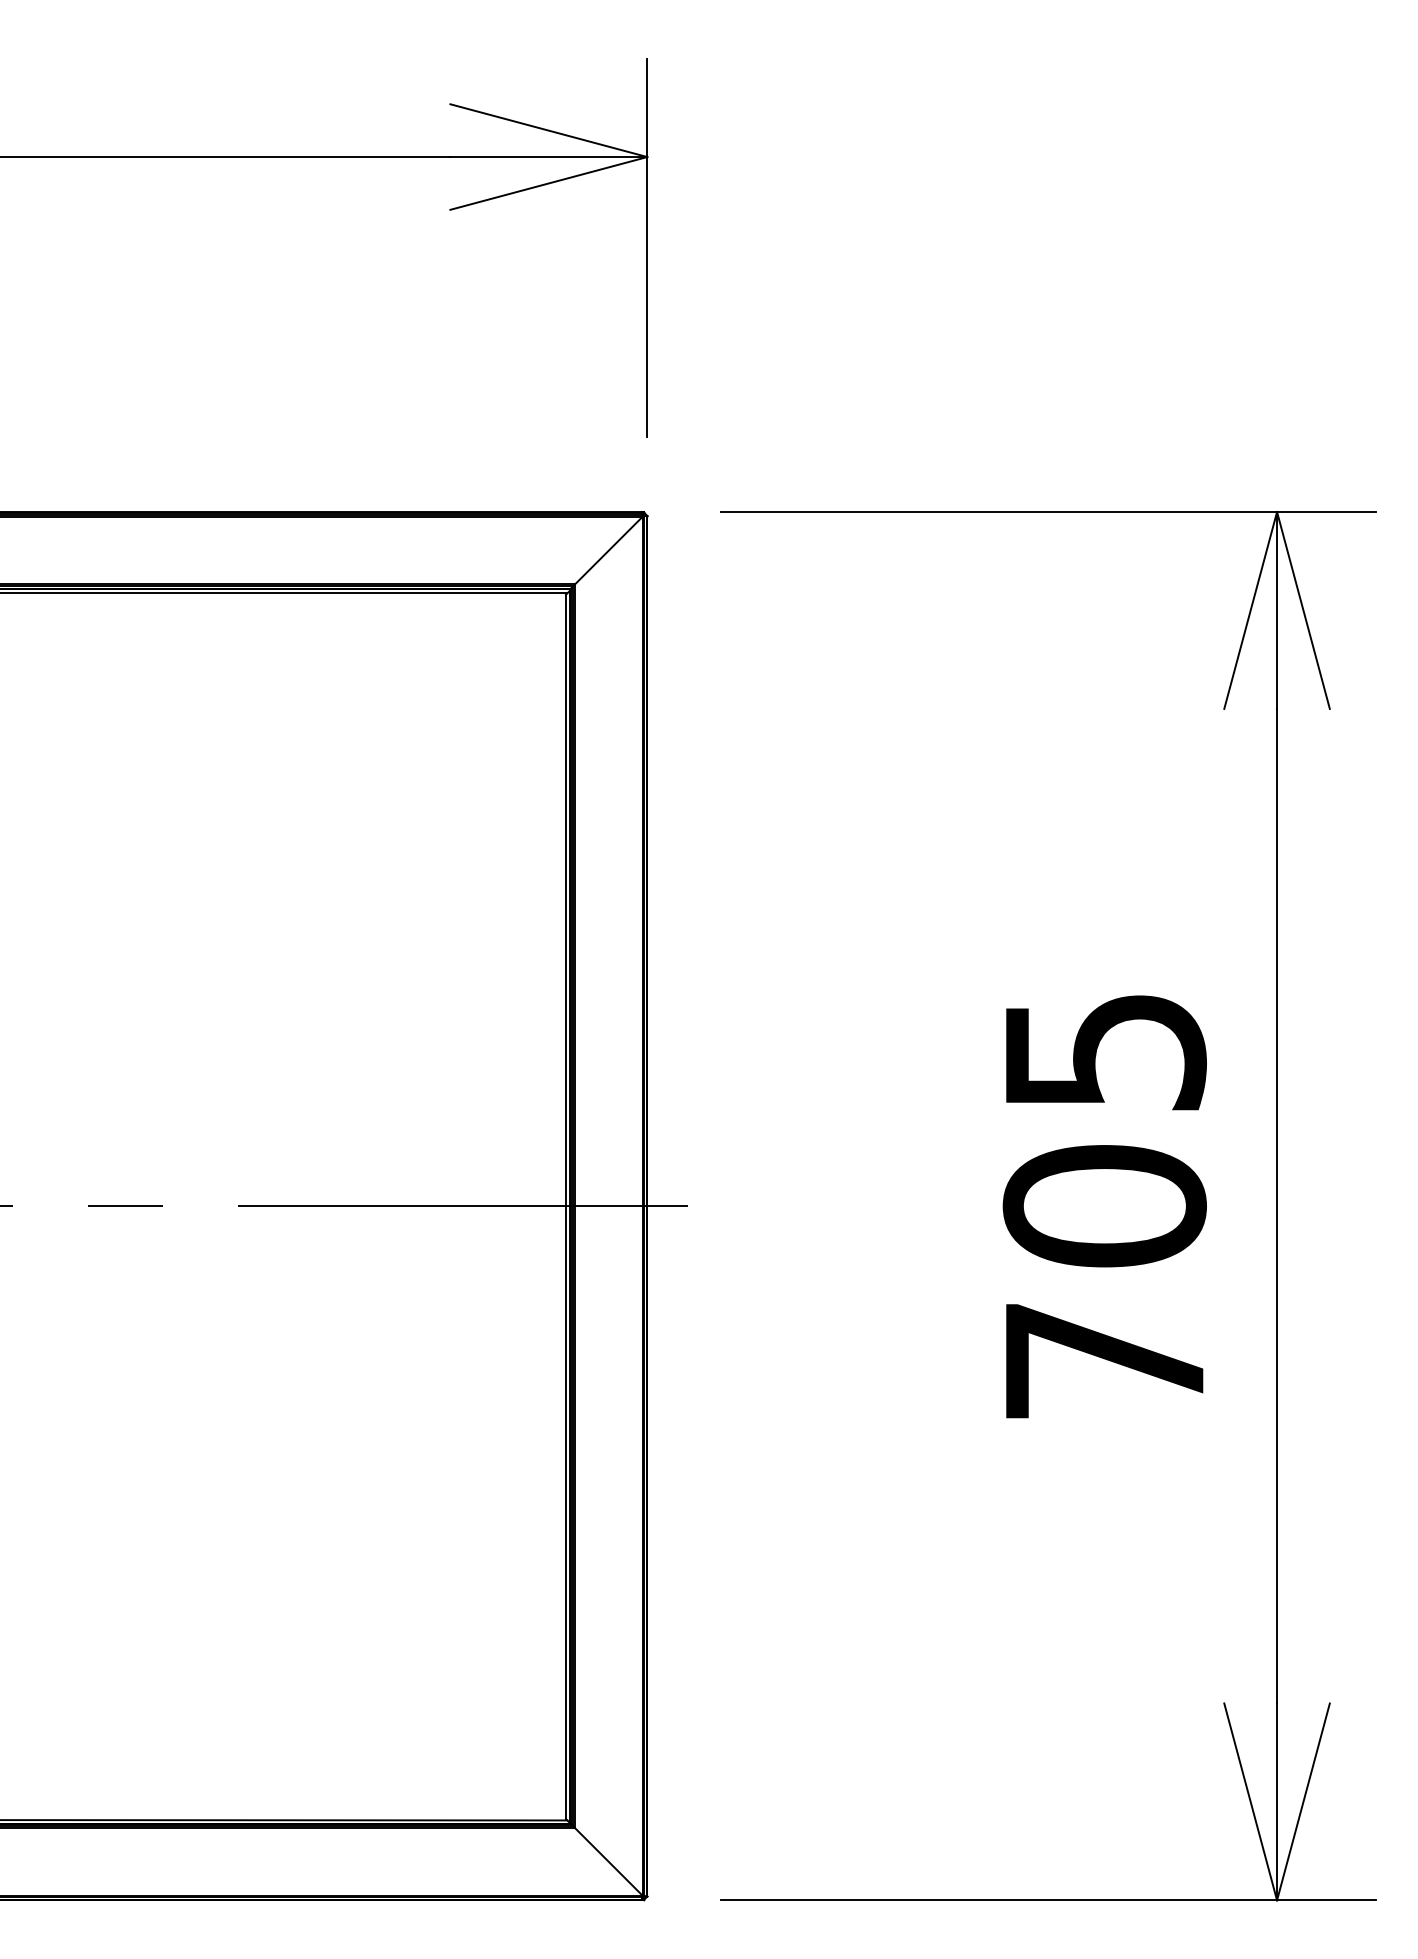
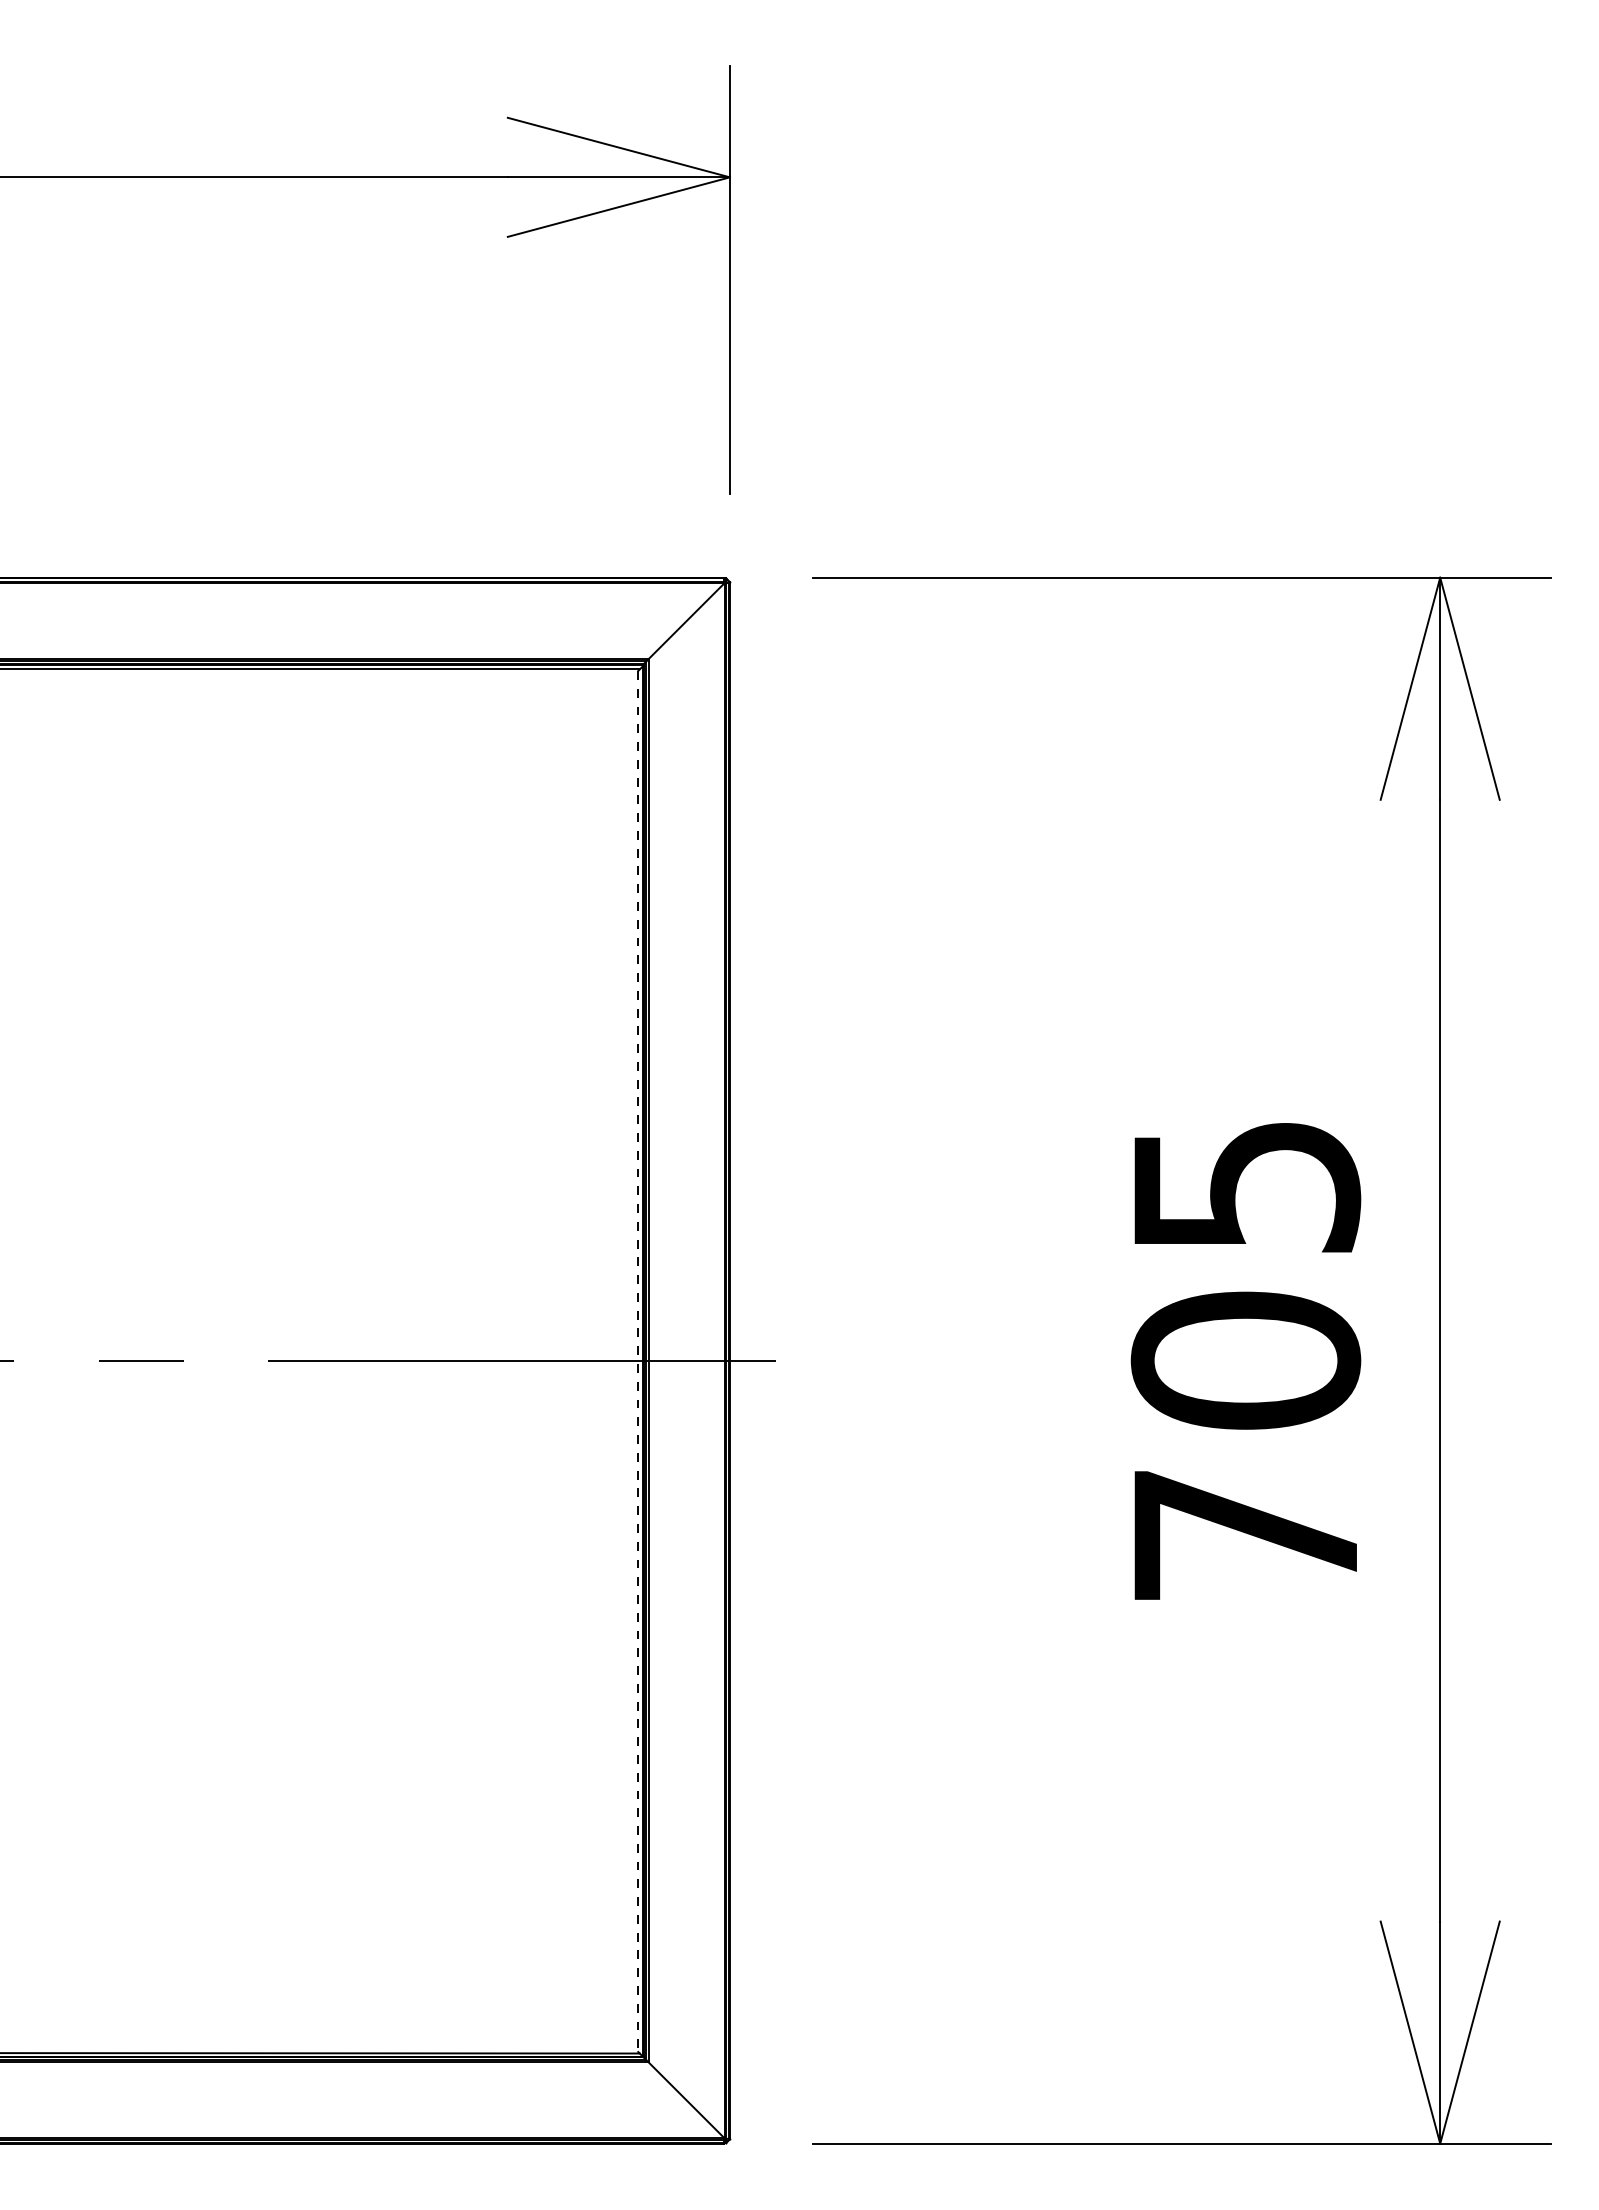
line: (566, 1207) -> (638, 1362), solid -> dashed

